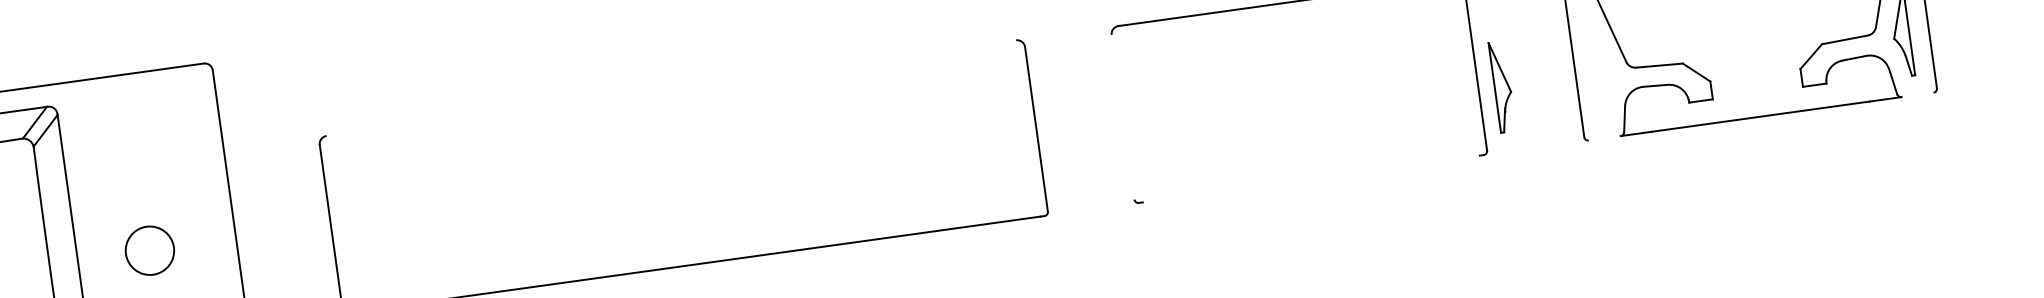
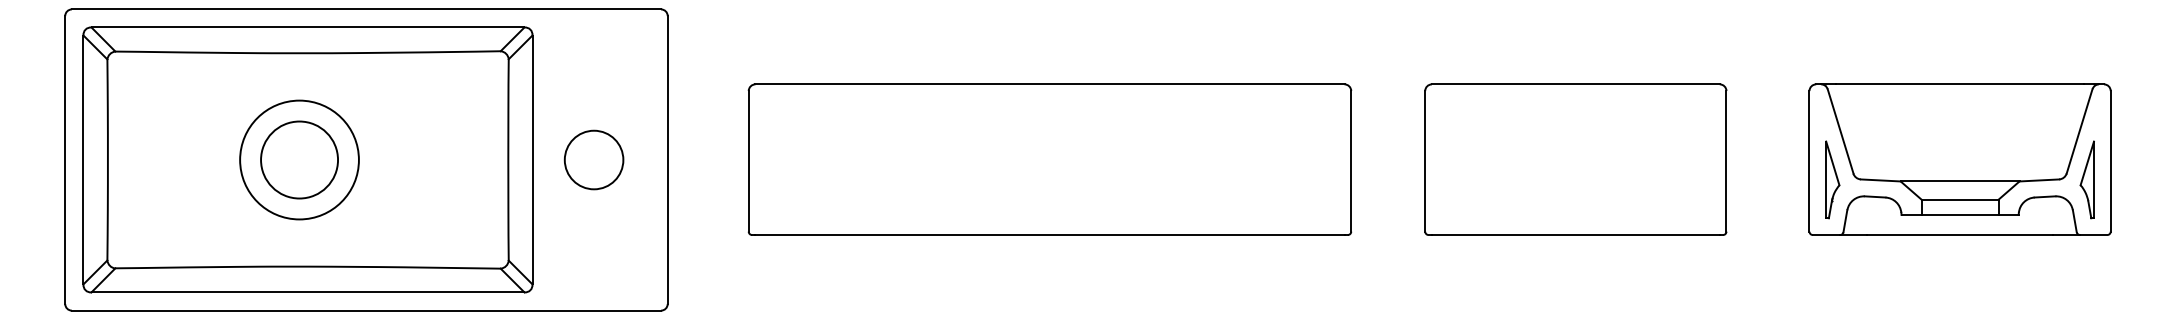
line: (1751, 54) -> (1959, 181), added
line: (1754, 75) -> (1959, 199), added
part: (1502, 86) -> (1832, 179), moved
line: (670, 88) -> (1049, 84), added
line: (1757, 92) -> (1959, 214), added
line: (1917, 95) -> (2093, 235), added
line: (1123, 117) -> (1425, 161), added
line: (1604, 138) -> (1826, 235), added
line: (1311, 179) -> (1575, 235), added
circle: (149, 250) -> (593, 159), size x1.43

